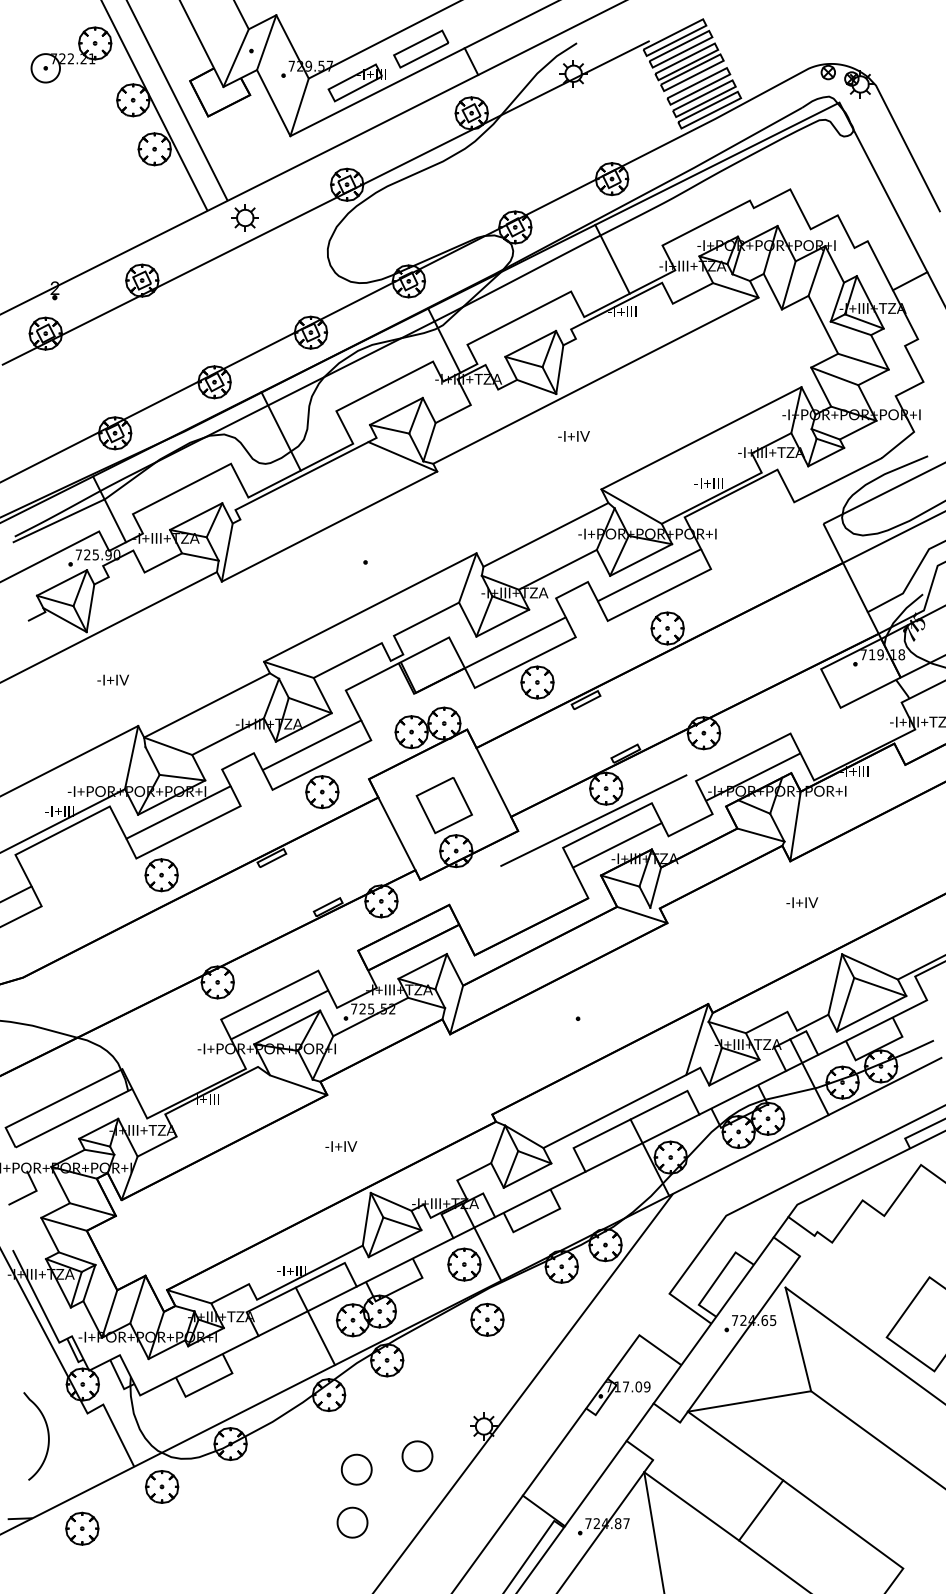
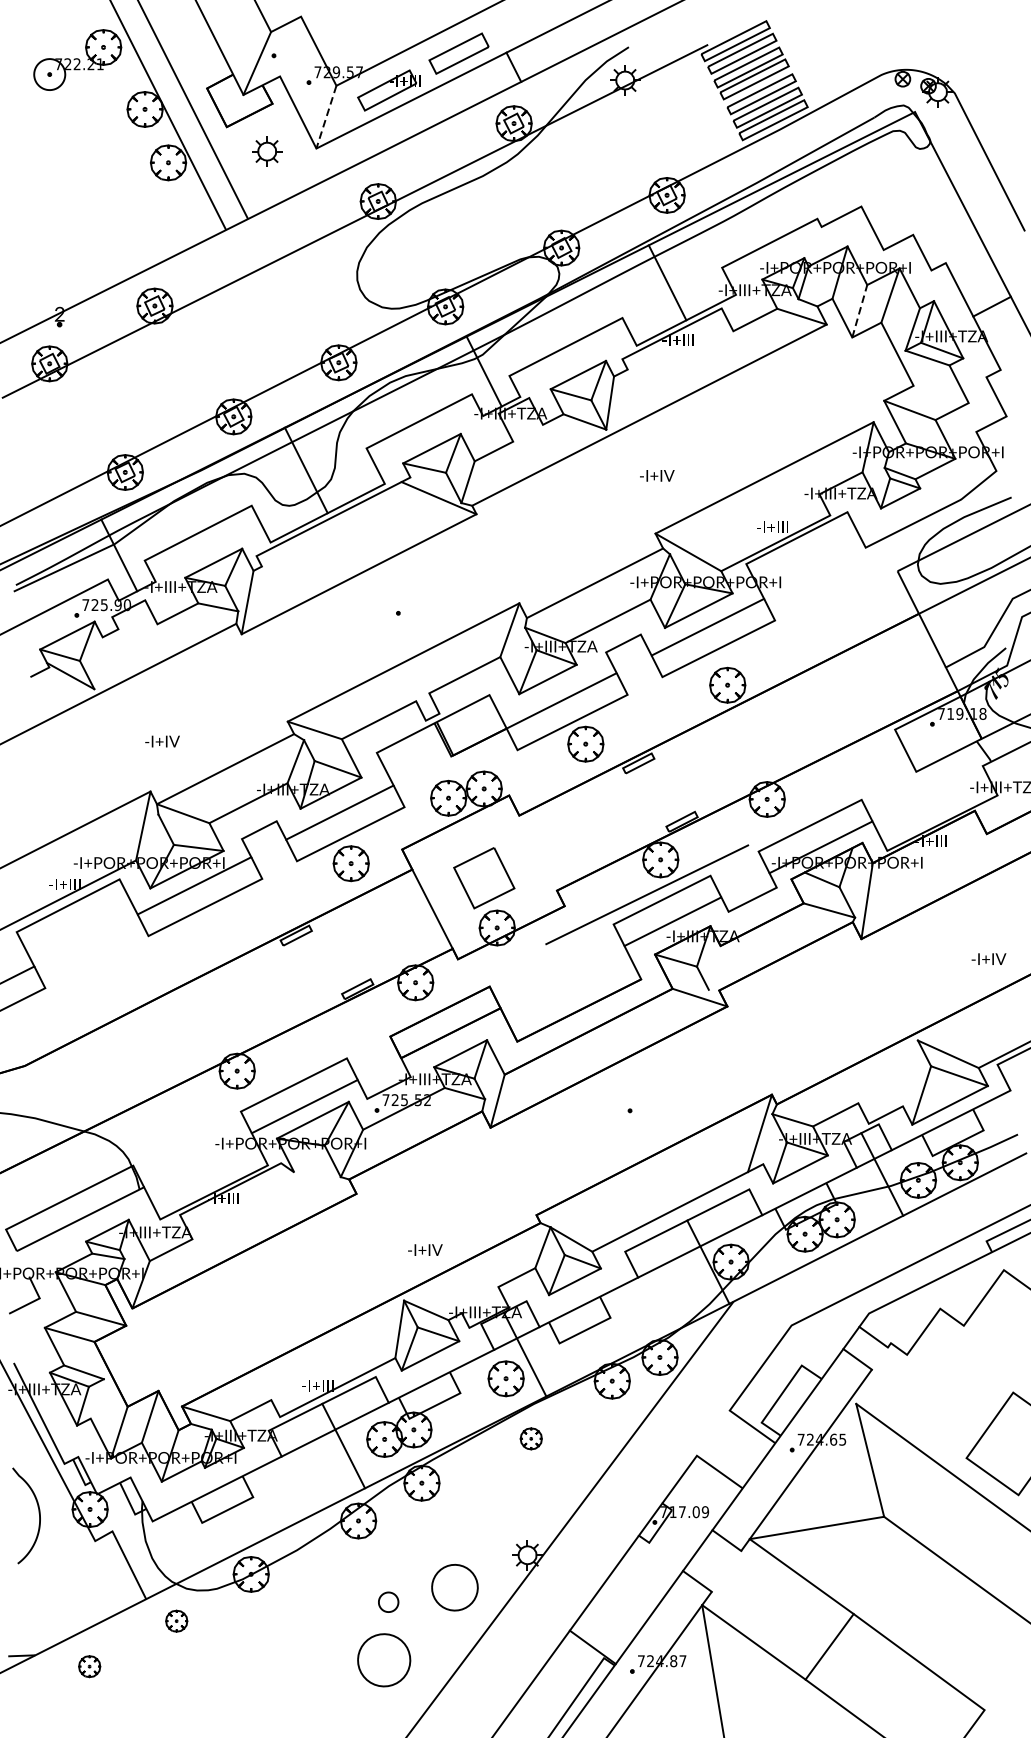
line: (266, 42) -> (290, 46), removed
line: (299, 107) -> (326, 117), solid -> dashed
part: (244, 217) -> (266, 151), moved
line: (788, 284) -> (859, 310), solid -> dashed
line: (863, 361) -> (941, 394), removed
text: (573, 436) -> (656, 475), moved
line: (90, 608) -> (98, 663), removed
text: (112, 679) -> (161, 740), moved
line: (493, 782) -> (537, 853), removed
part: (161, 875) -> (175, 954), removed
line: (655, 887) -> (714, 967), removed
text: (802, 902) -> (989, 958), moved
line: (835, 984) -> (910, 1073), removed
line: (298, 1084) -> (325, 1182), removed
text: (341, 1146) -> (425, 1250), moved
line: (89, 1282) -> (97, 1398), removed
part: (487, 1319) -> (531, 1438), size x0.6
curve: (47, 1435) -> (38, 1514), moved
part: (417, 1456) -> (454, 1587), size x1.4
part: (356, 1469) -> (388, 1602), size x0.6
part: (162, 1486) -> (176, 1620), size x0.6
part: (352, 1522) -> (384, 1659), size x1.6
part: (82, 1528) -> (89, 1666), size x0.6

